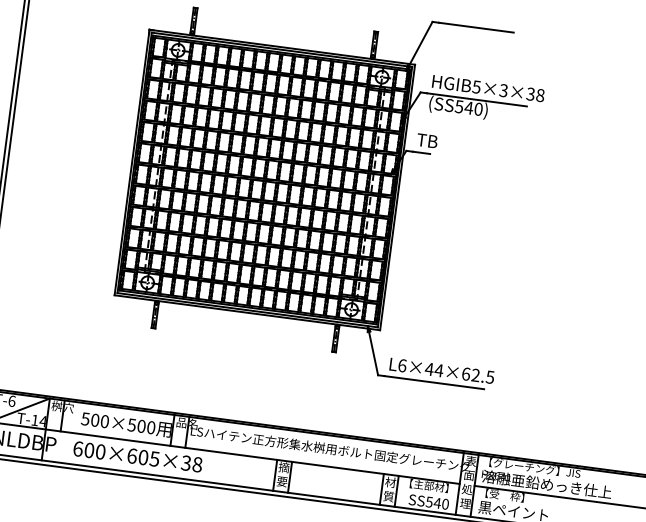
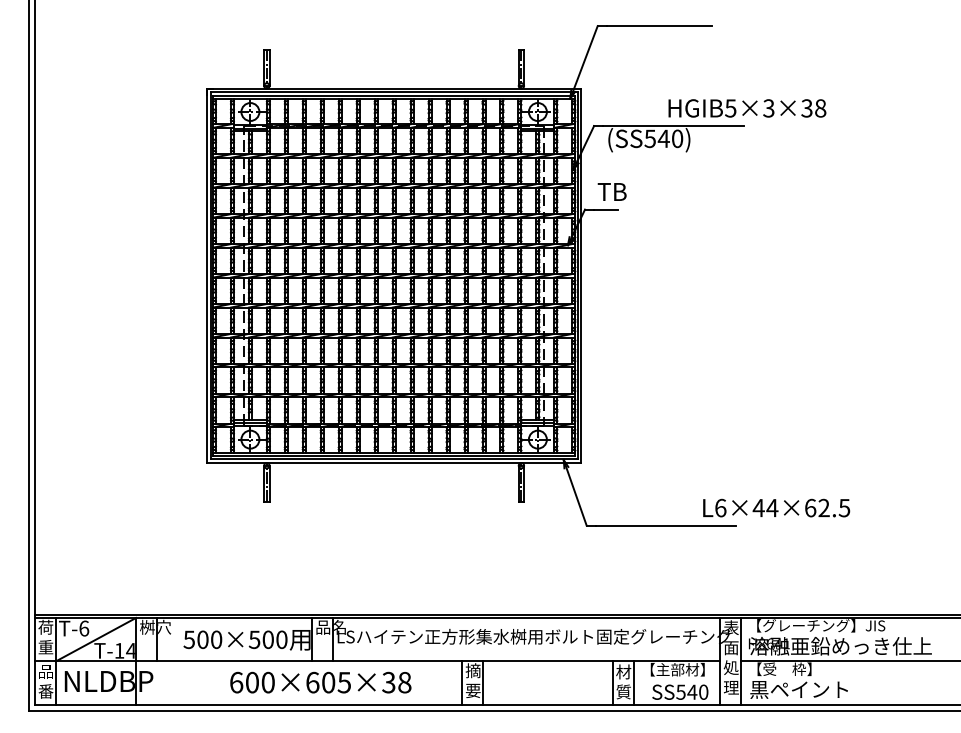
text: (488, 88) -> (747, 108), moved
text: (442, 370) -> (776, 507), moved
text: (137, 456) -> (320, 682), moved

